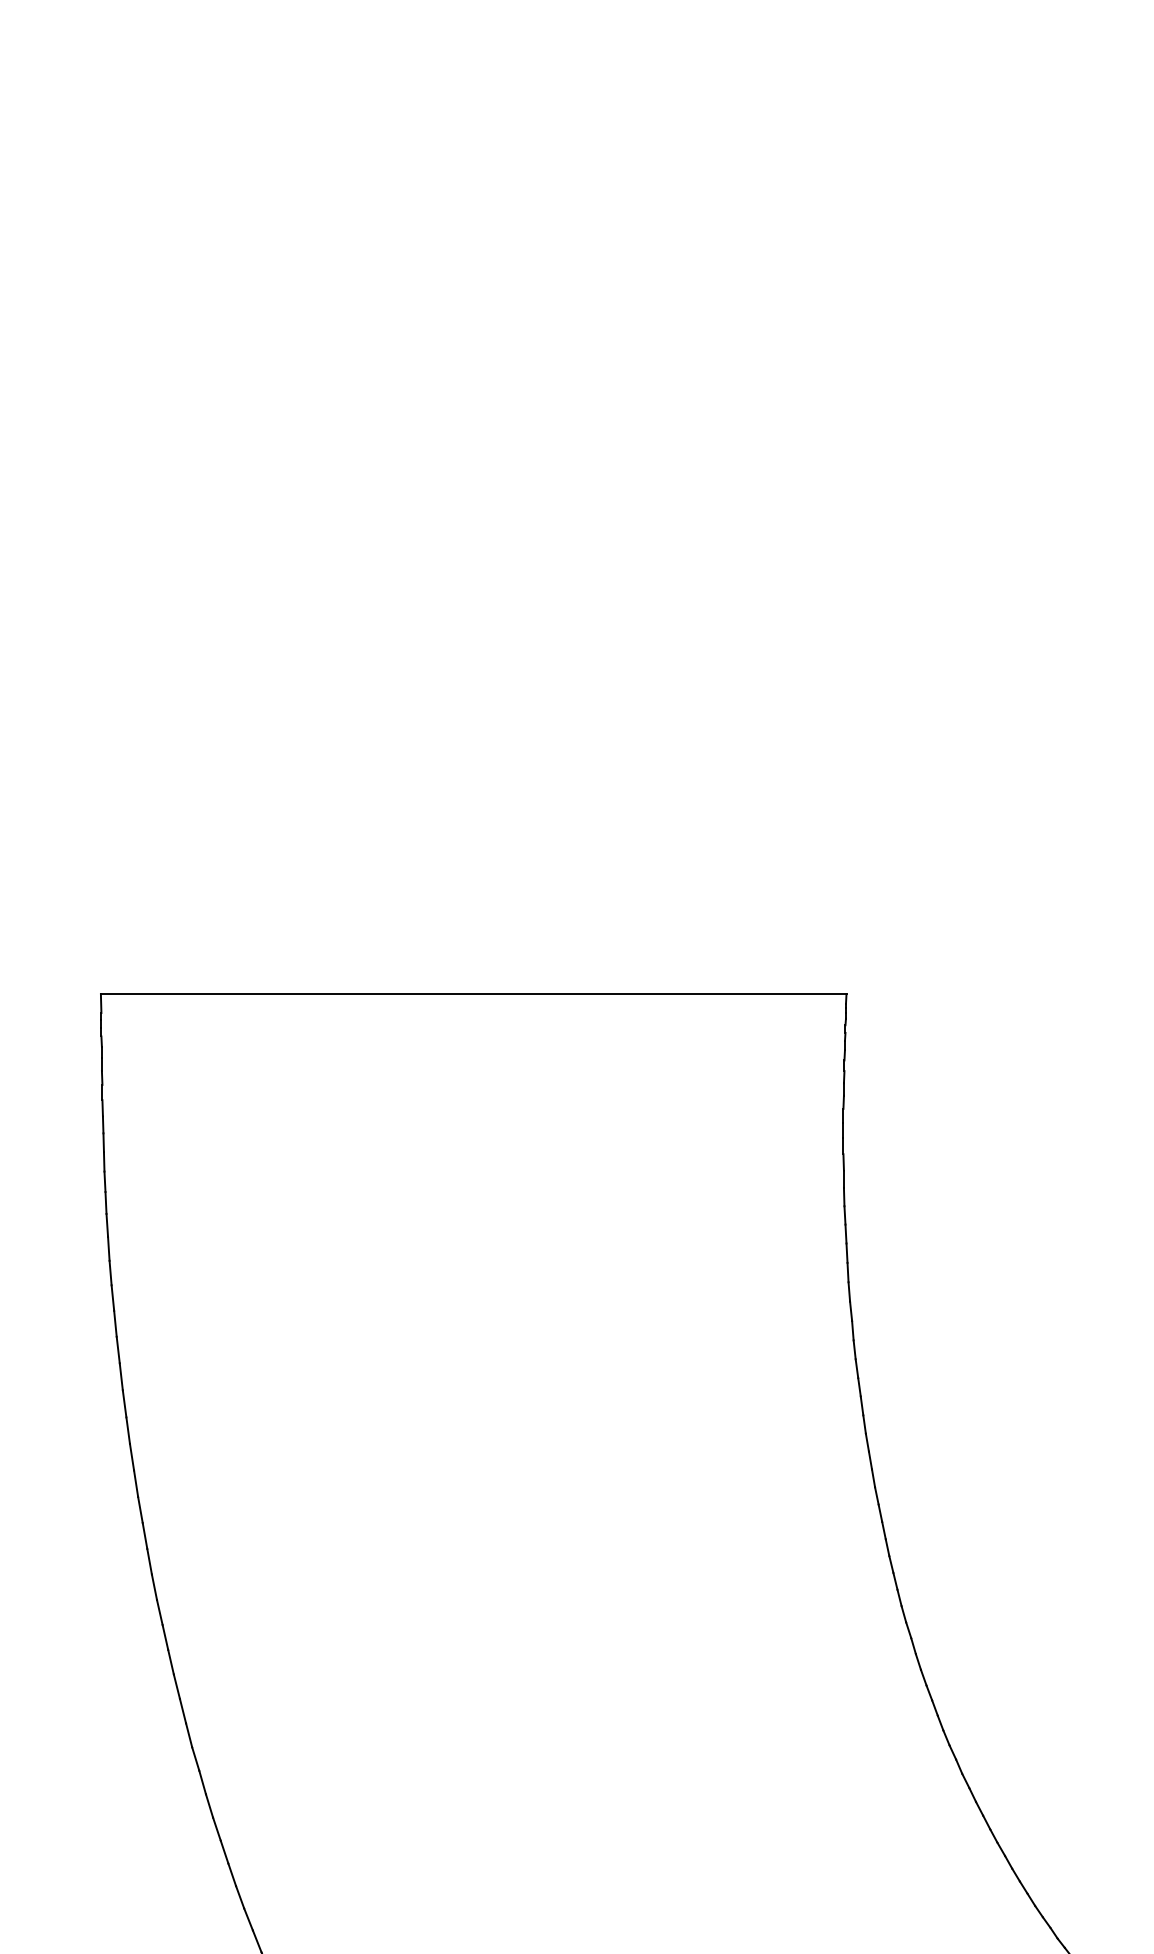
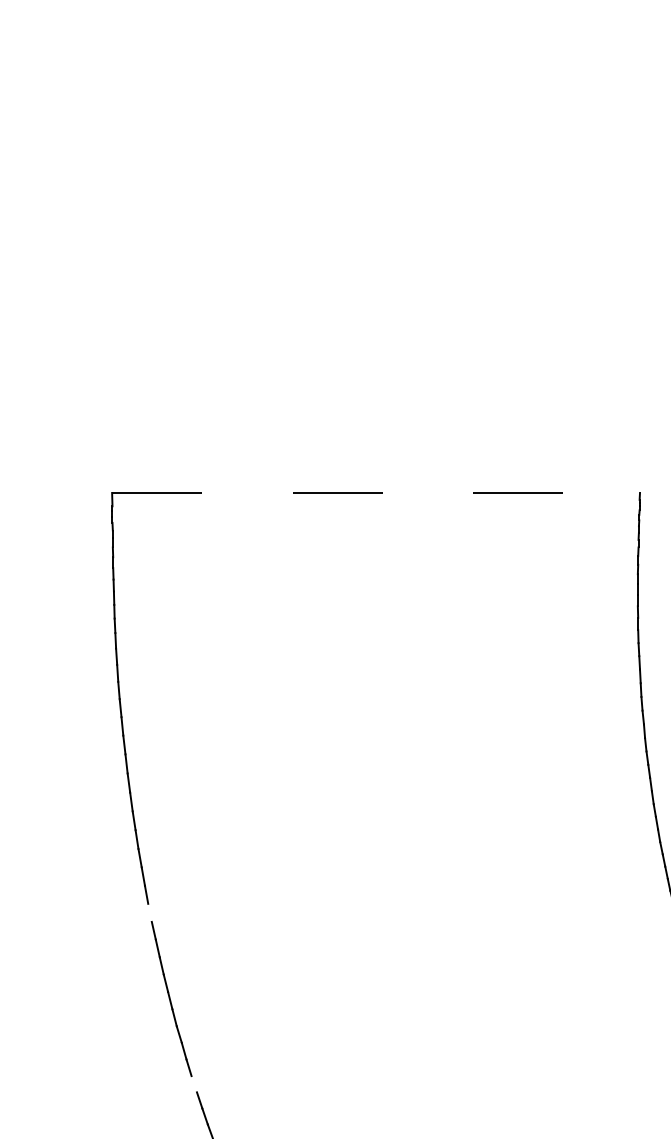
line: (473, 994) -> (375, 493), solid -> dashed
line: (154, 1586) -> (150, 912), removed
line: (216, 1828) -> (193, 1083), removed

